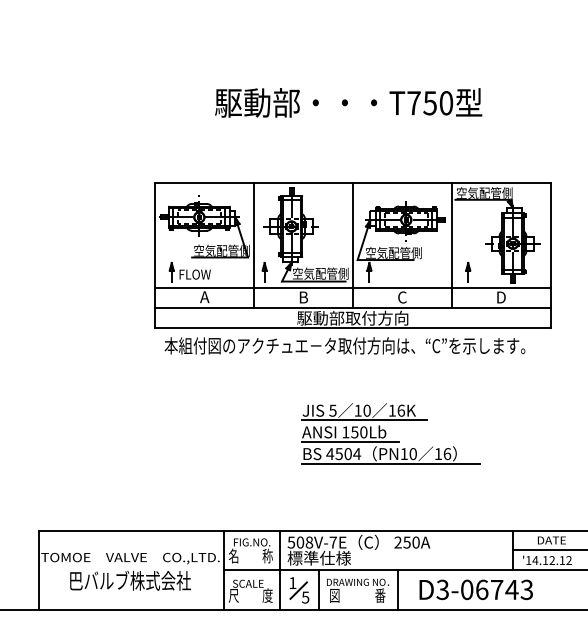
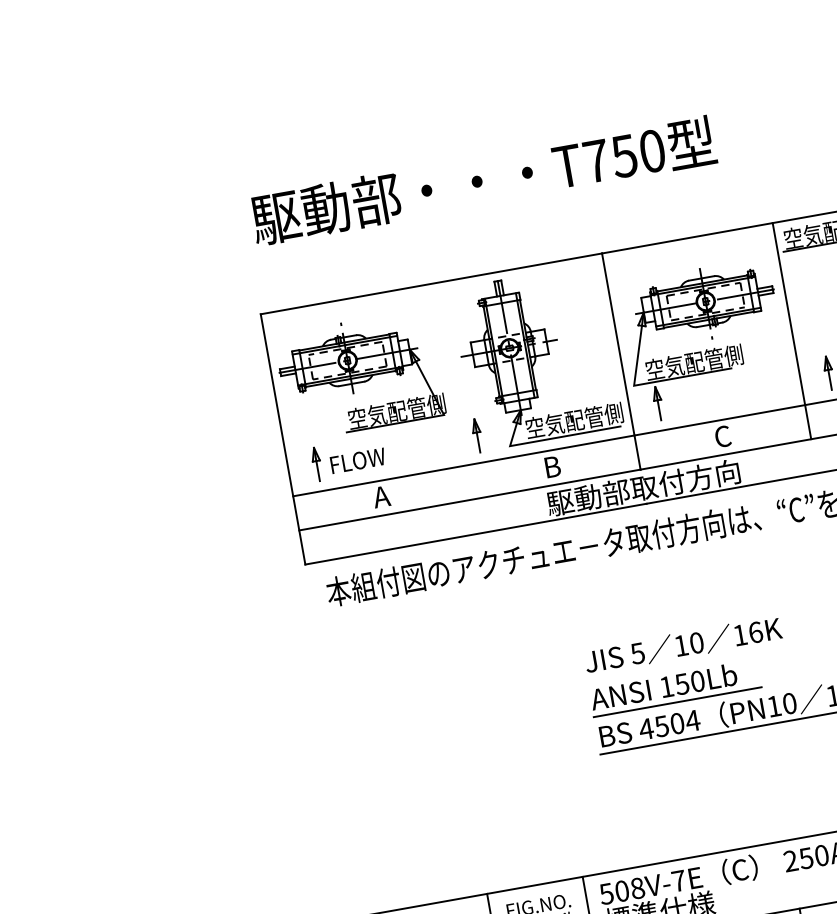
text: (348, 102) -> (483, 180), moved
line: (254, 244) -> (451, 390), removed
line: (363, 420) -> (693, 660), removed

